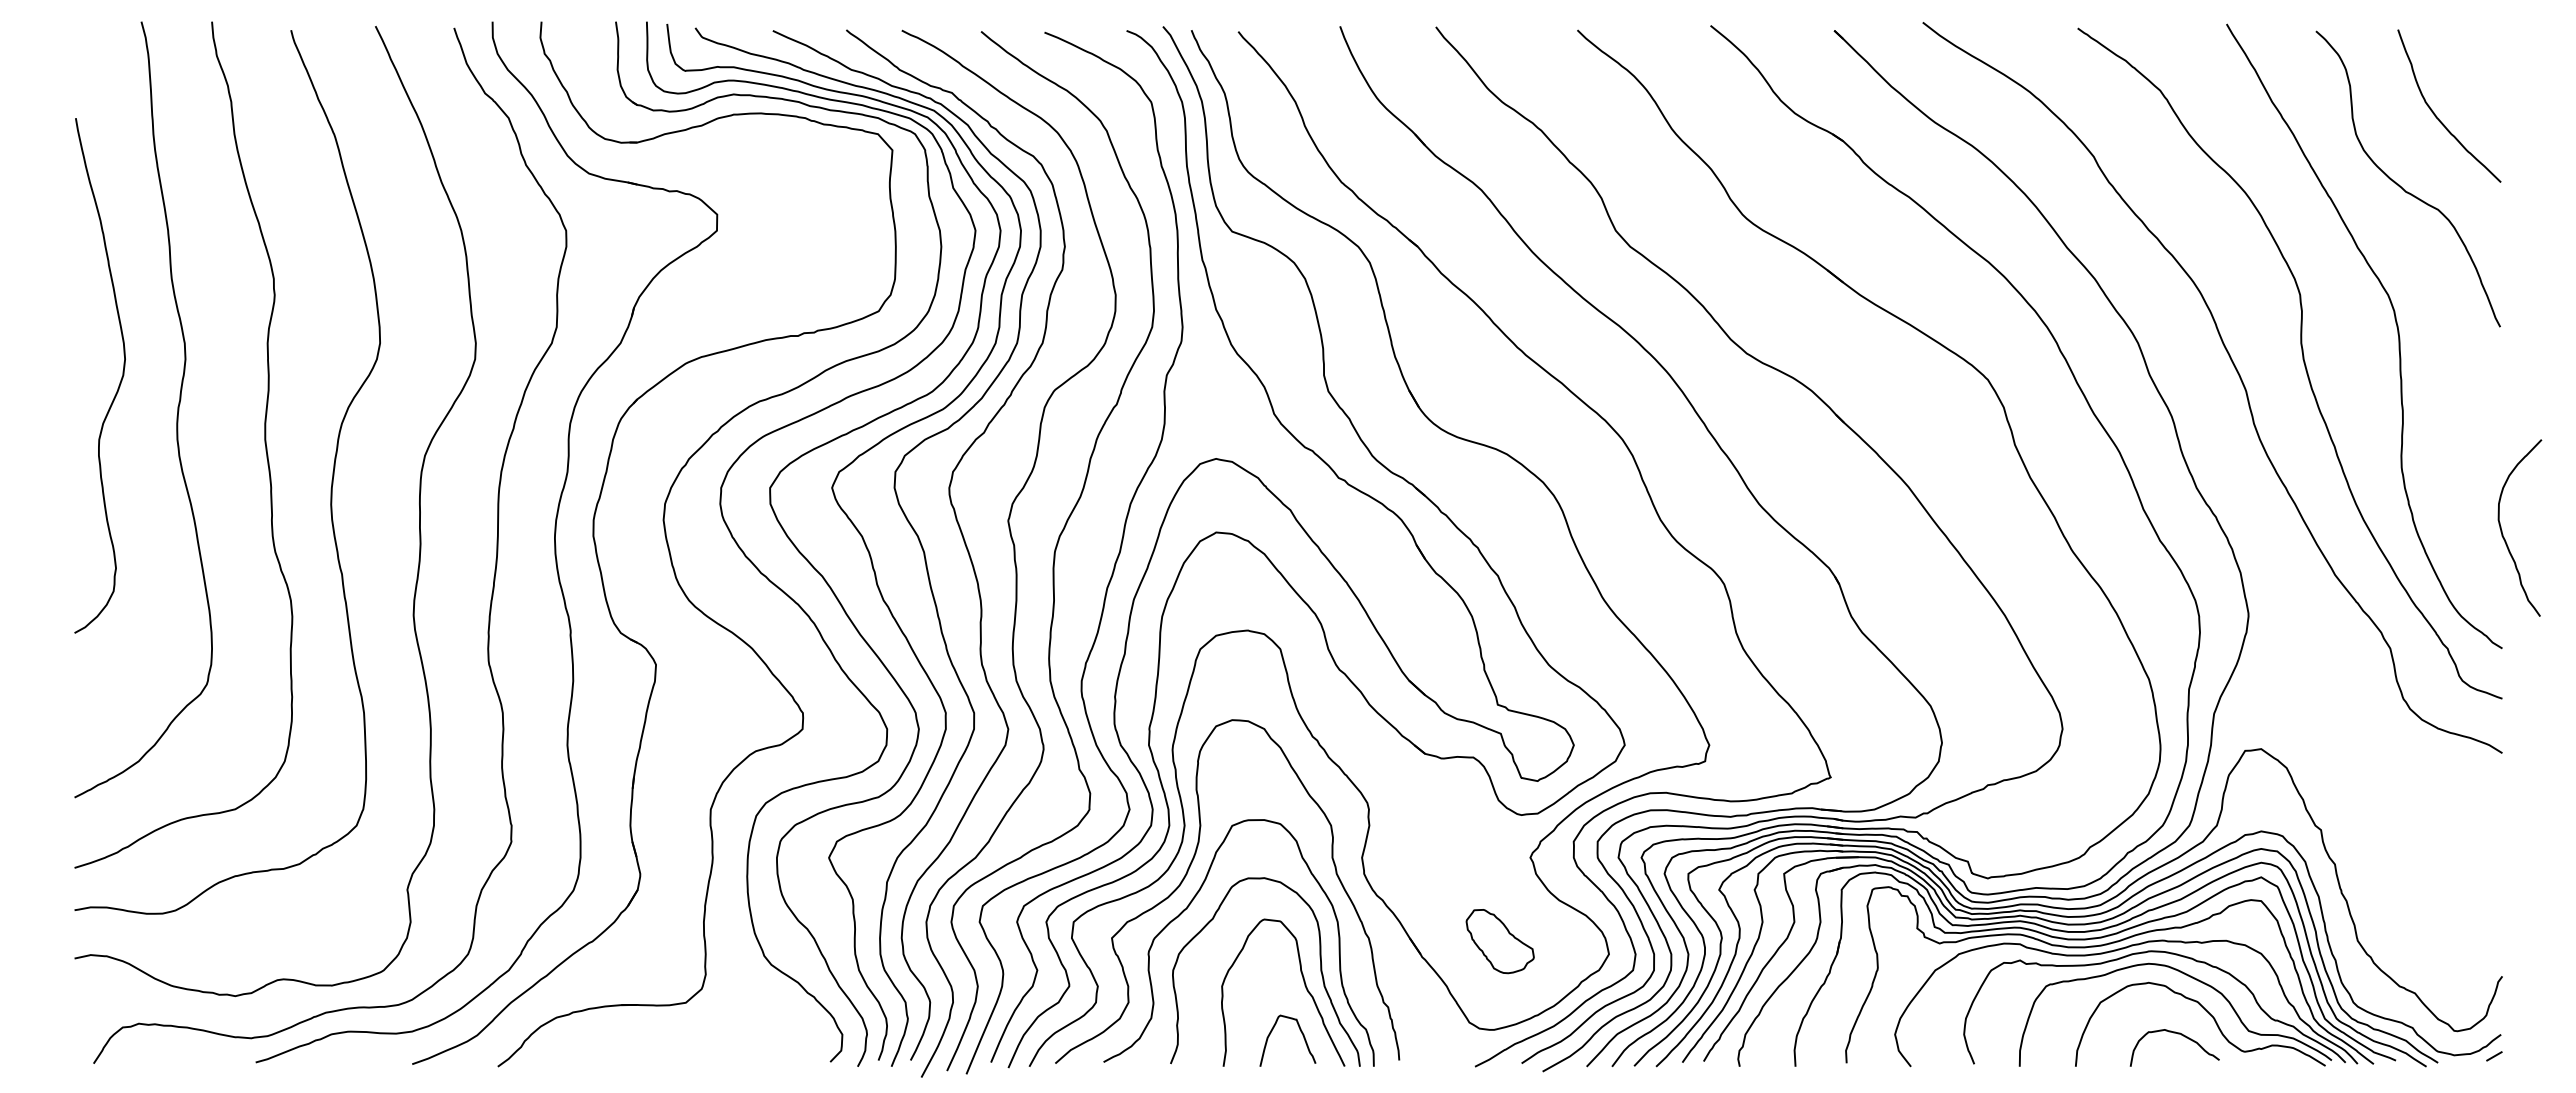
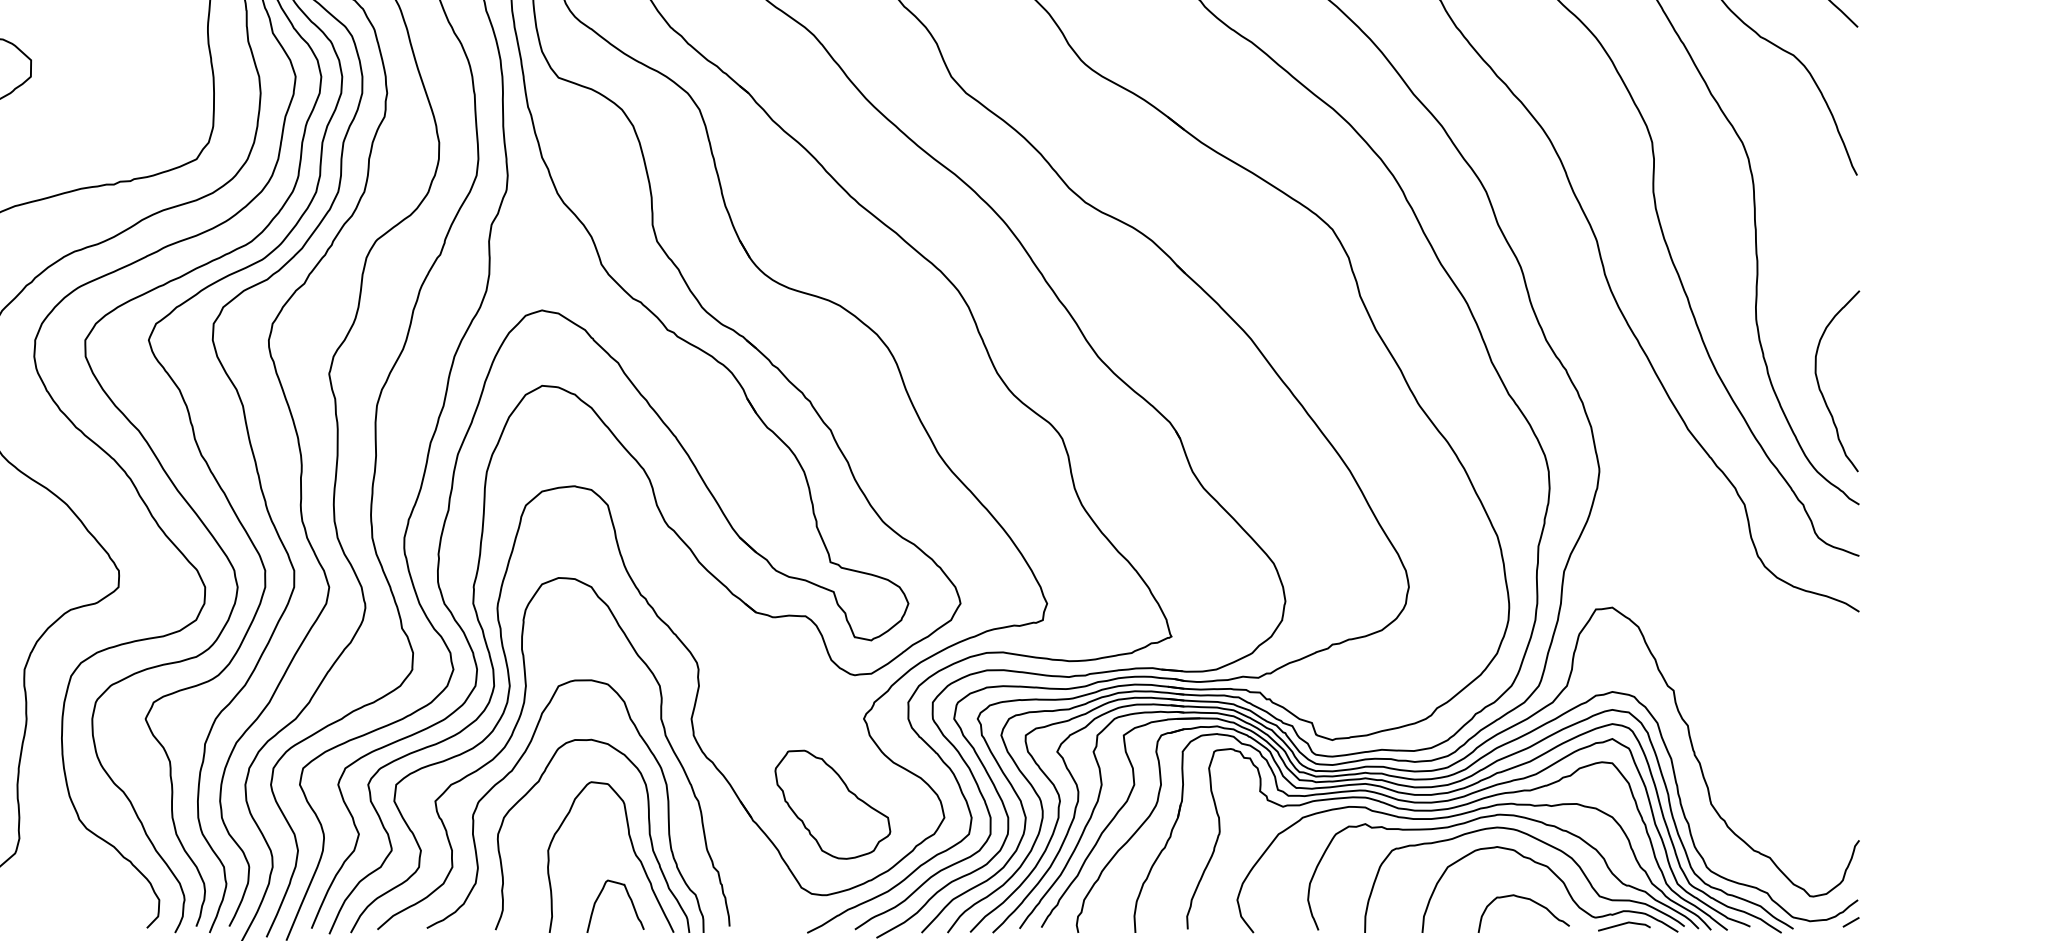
curve: (2502, 530) -> (1819, 383), moved
part: (1500, 941) -> (833, 804), size x1.67
line: (2272, 1058) -> (1623, 924), added

